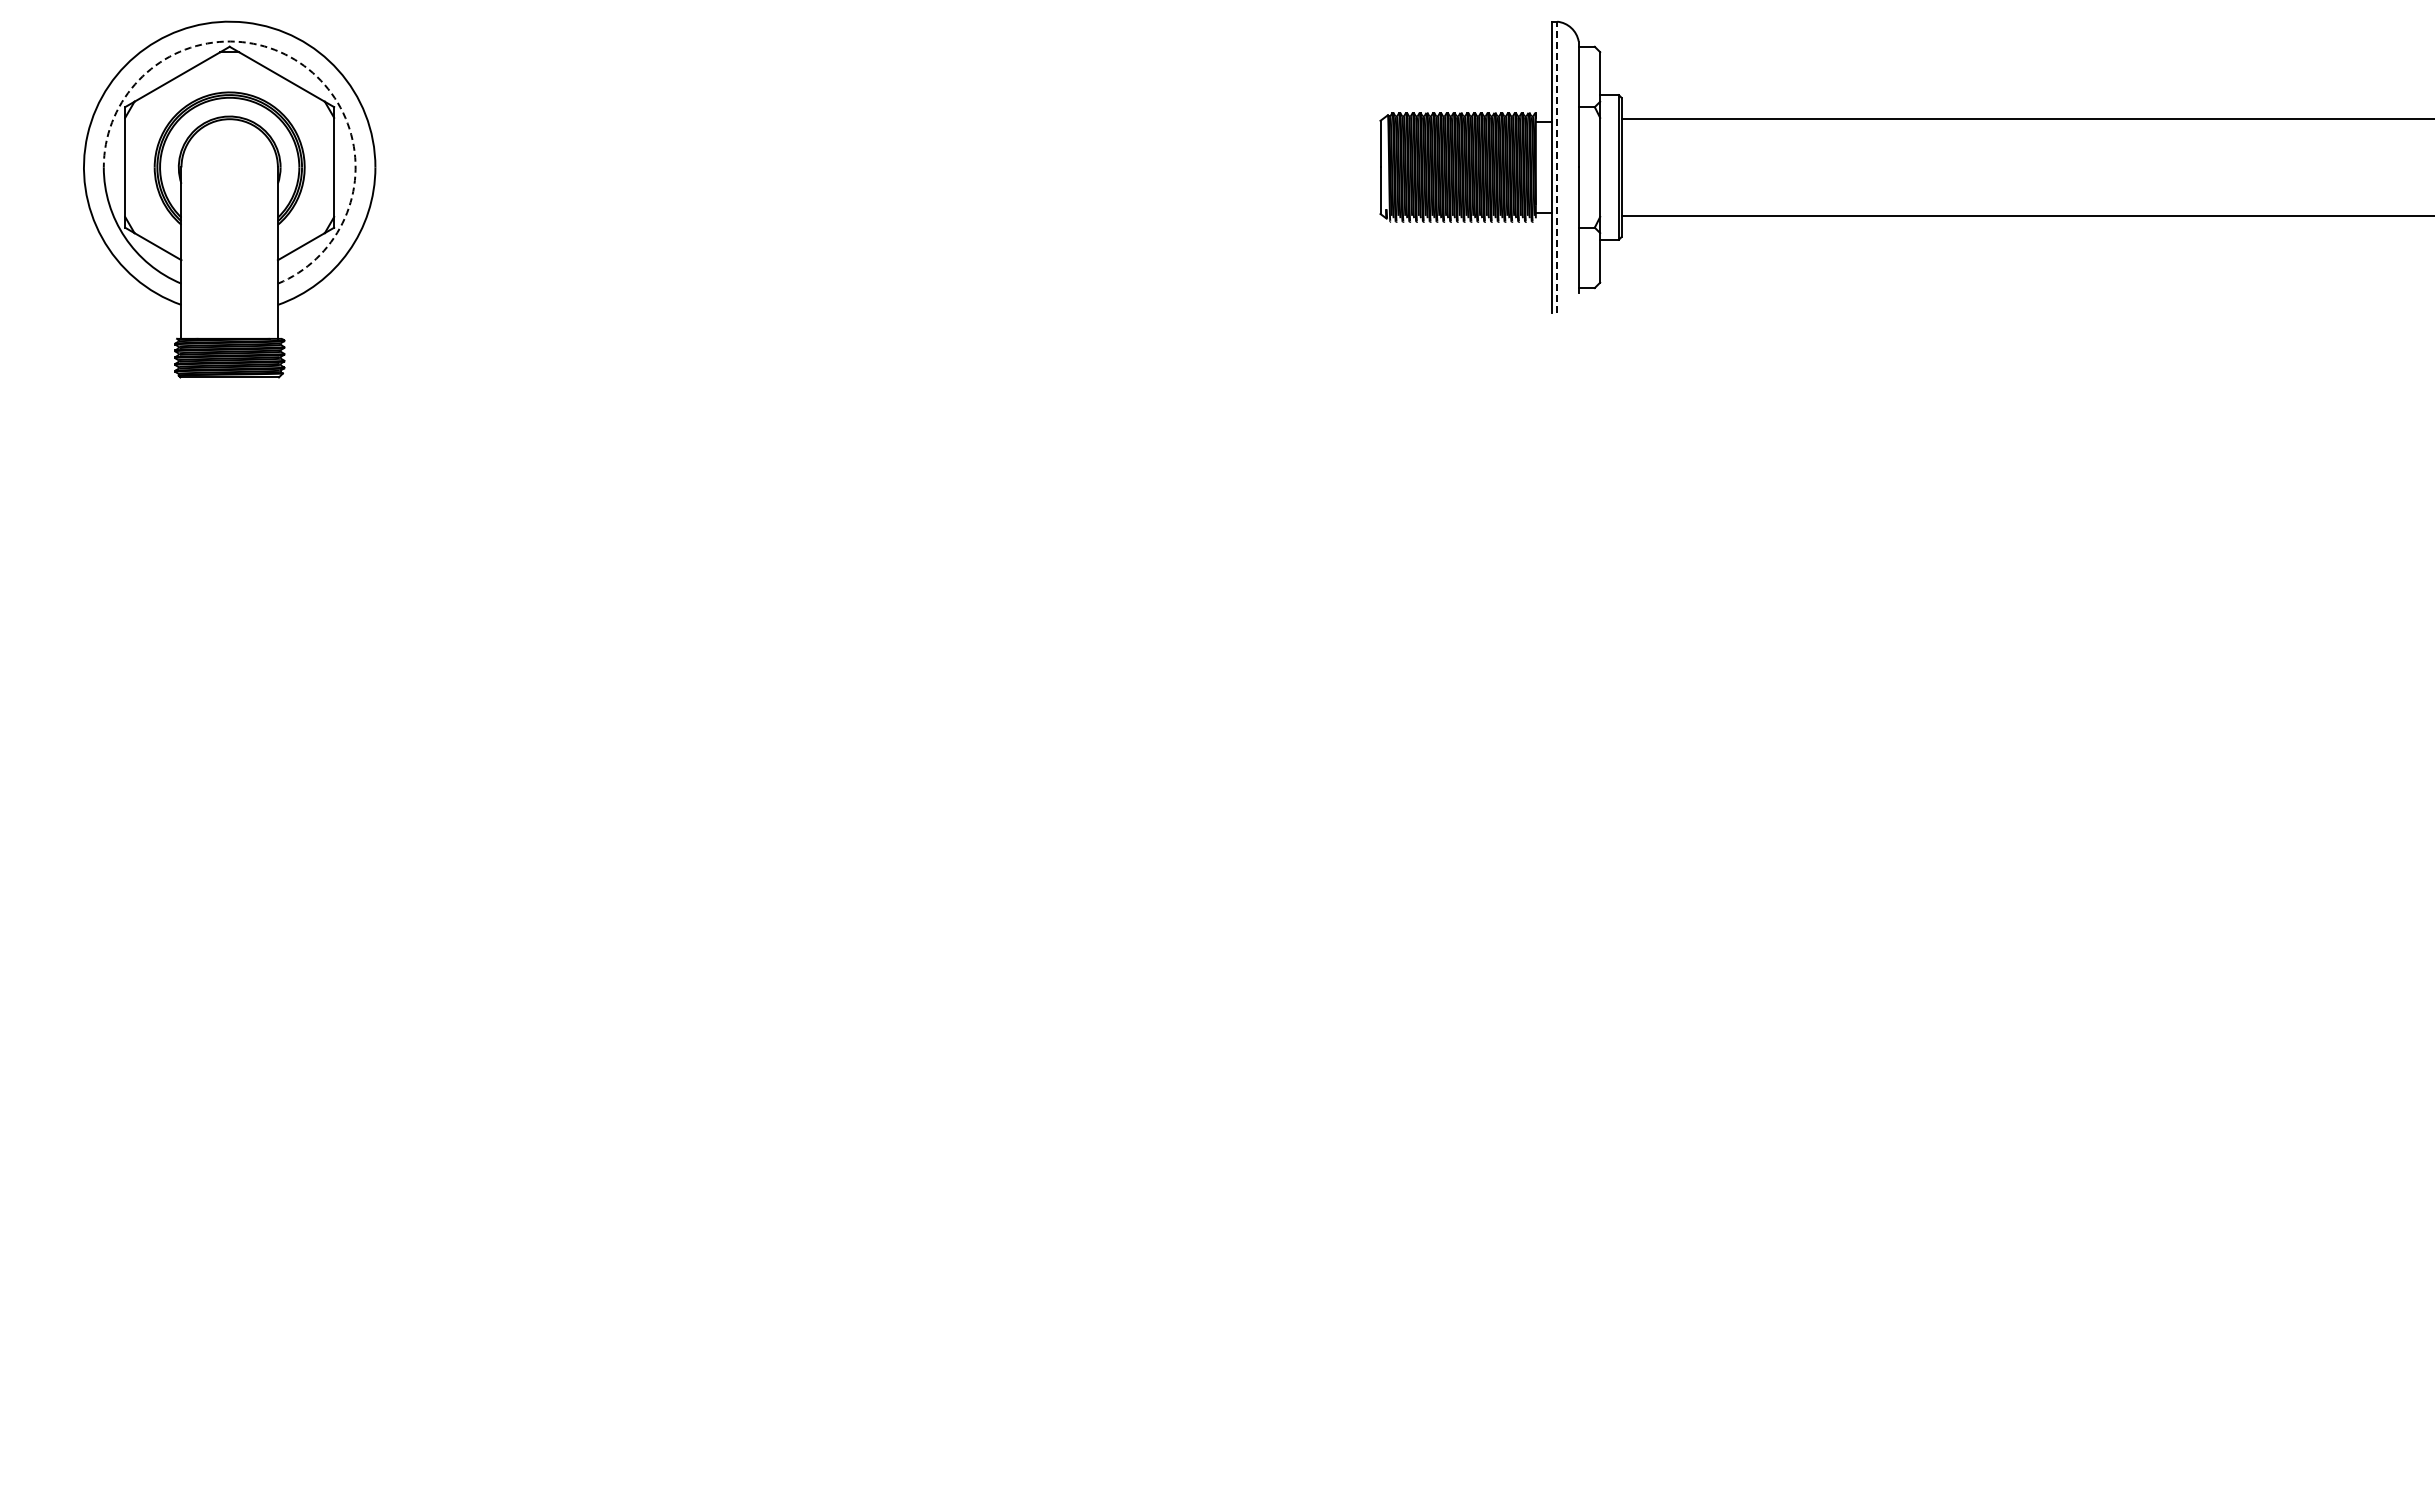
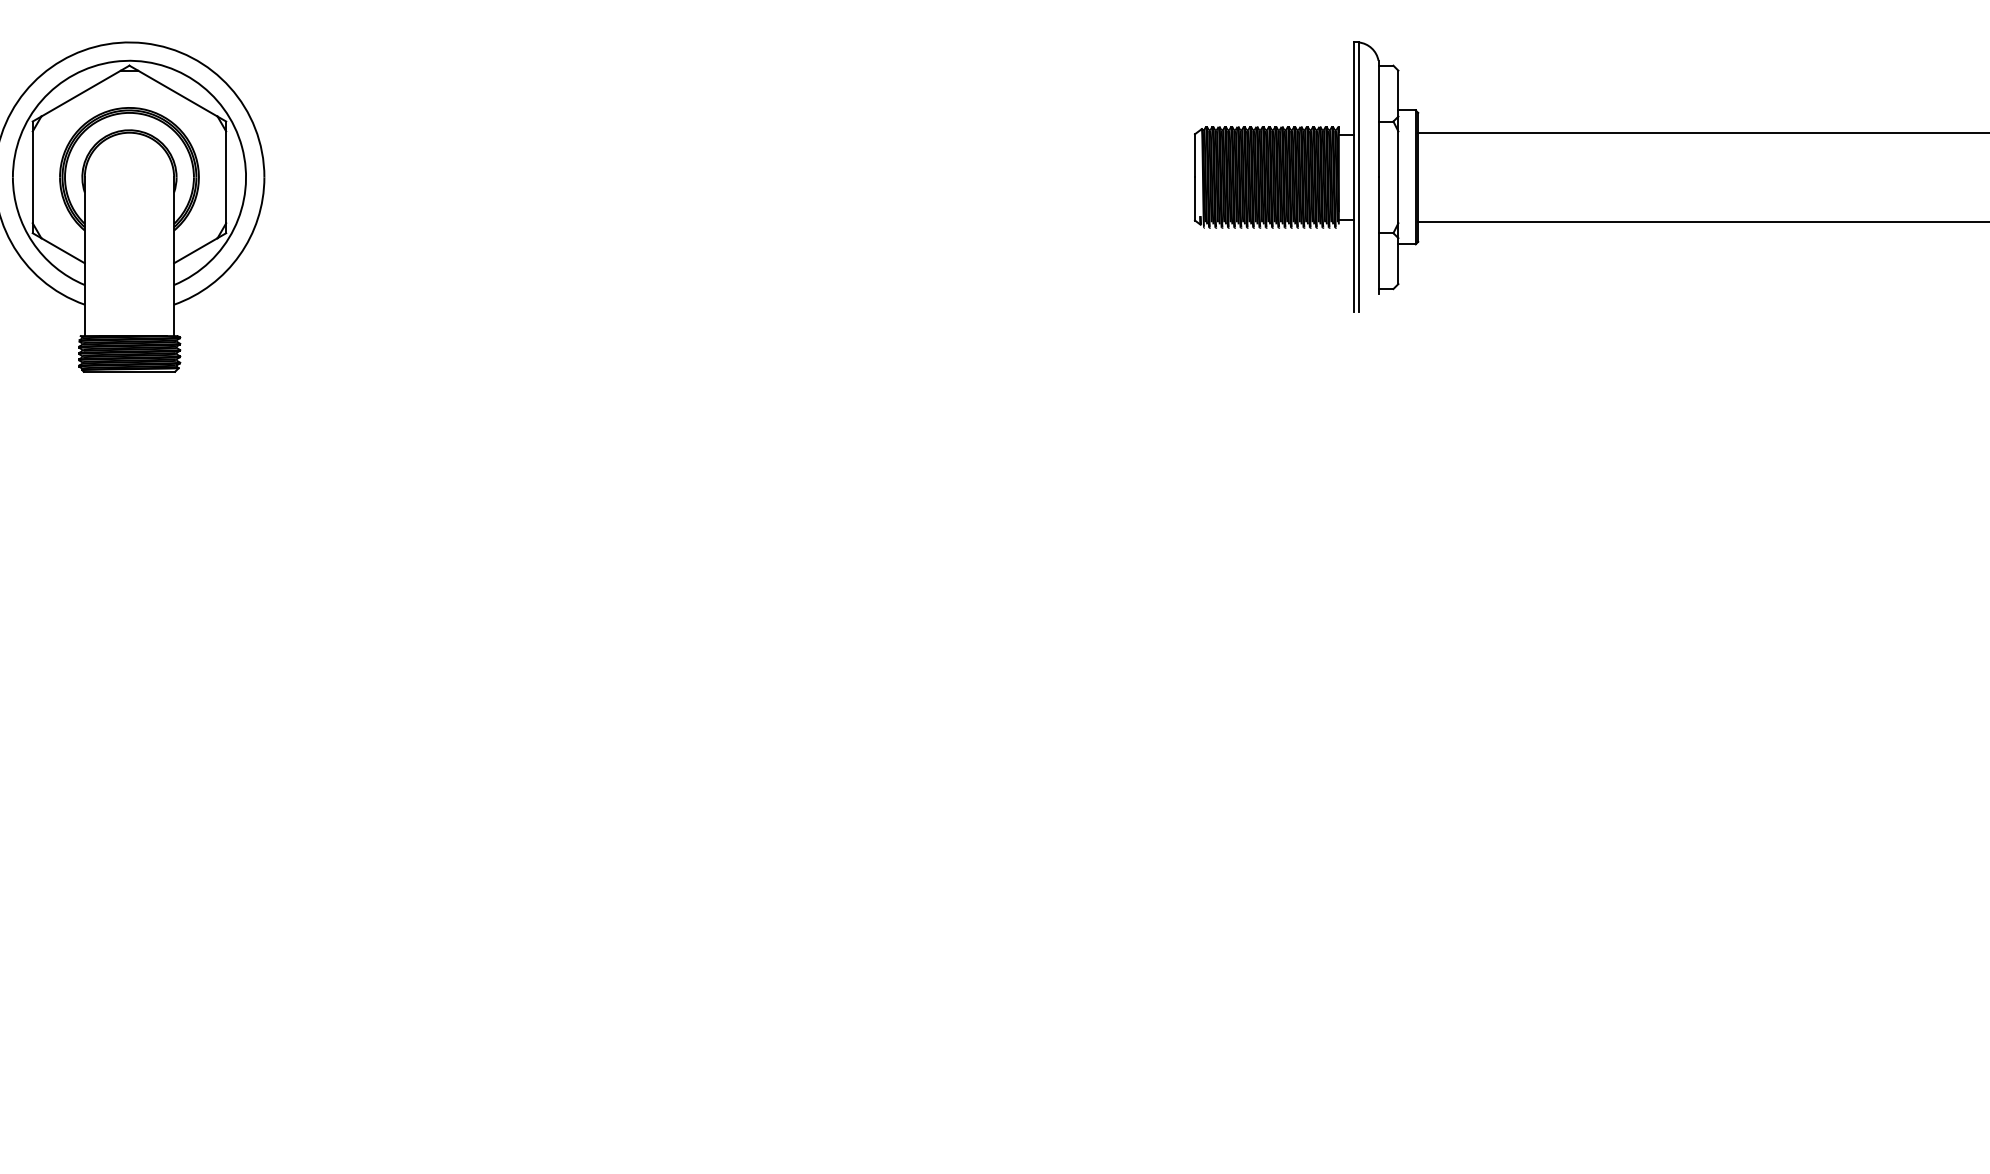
arc: (299, 62) -> (194, 80), dashed -> solid
line: (1557, 167) -> (1358, 177), dashed -> solid

